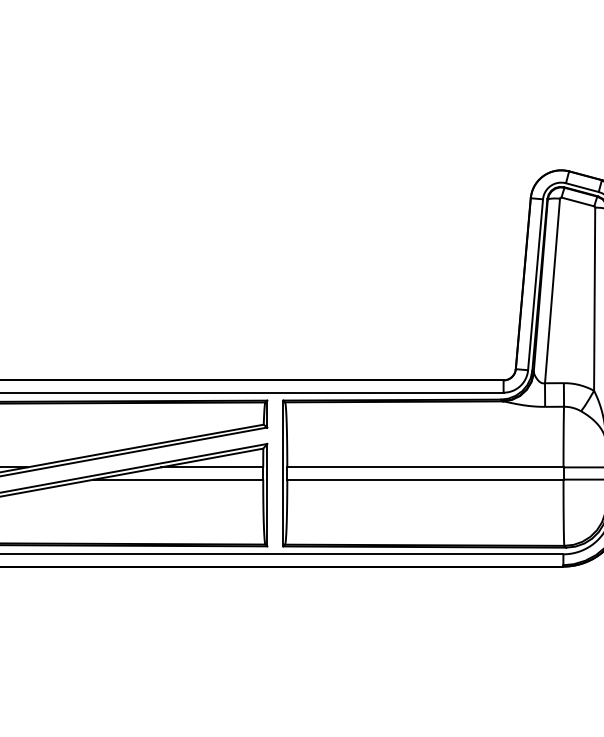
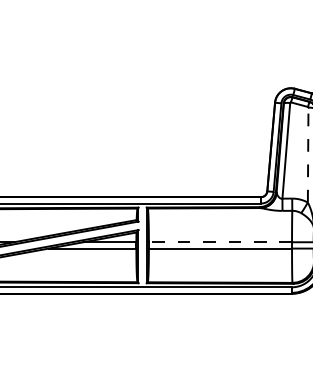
line: (595, 298) -> (308, 154), solid -> dashed
line: (425, 467) -> (220, 242), solid -> dashed

